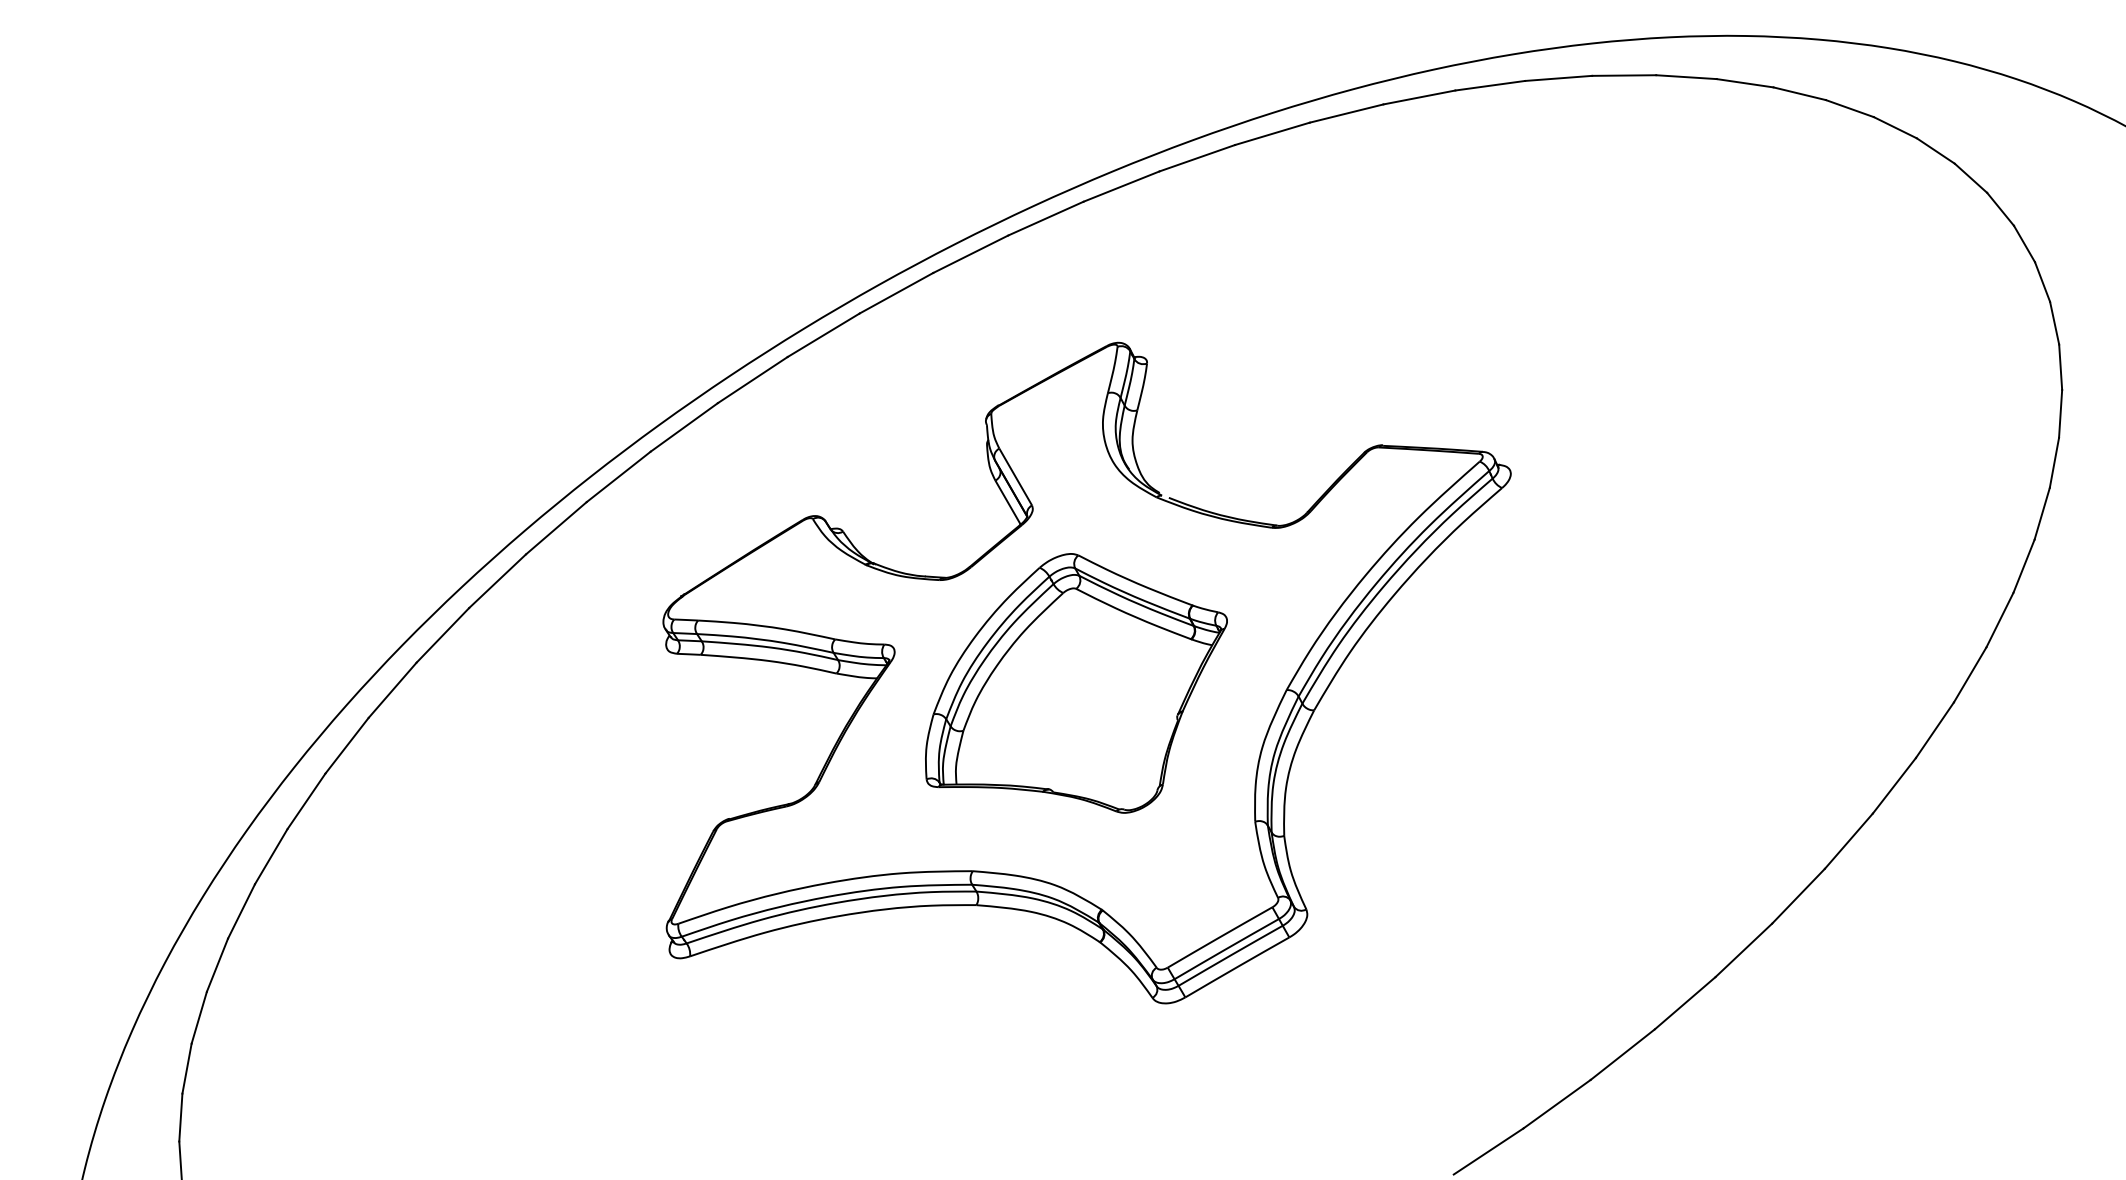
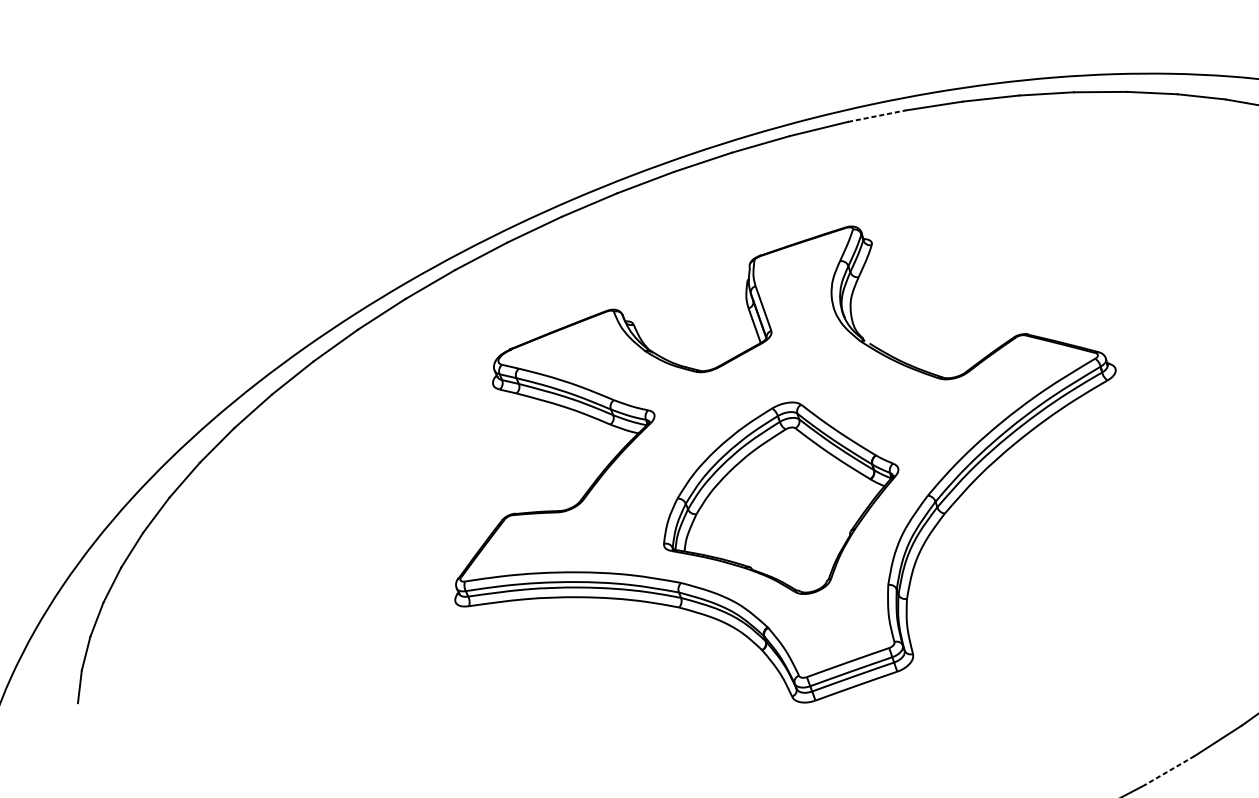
line: (1121, 186) -> (876, 116), solid -> dashed
part: (1076, 683) -> (783, 495), moved
line: (1684, 1003) -> (1169, 770), solid -> dashed

